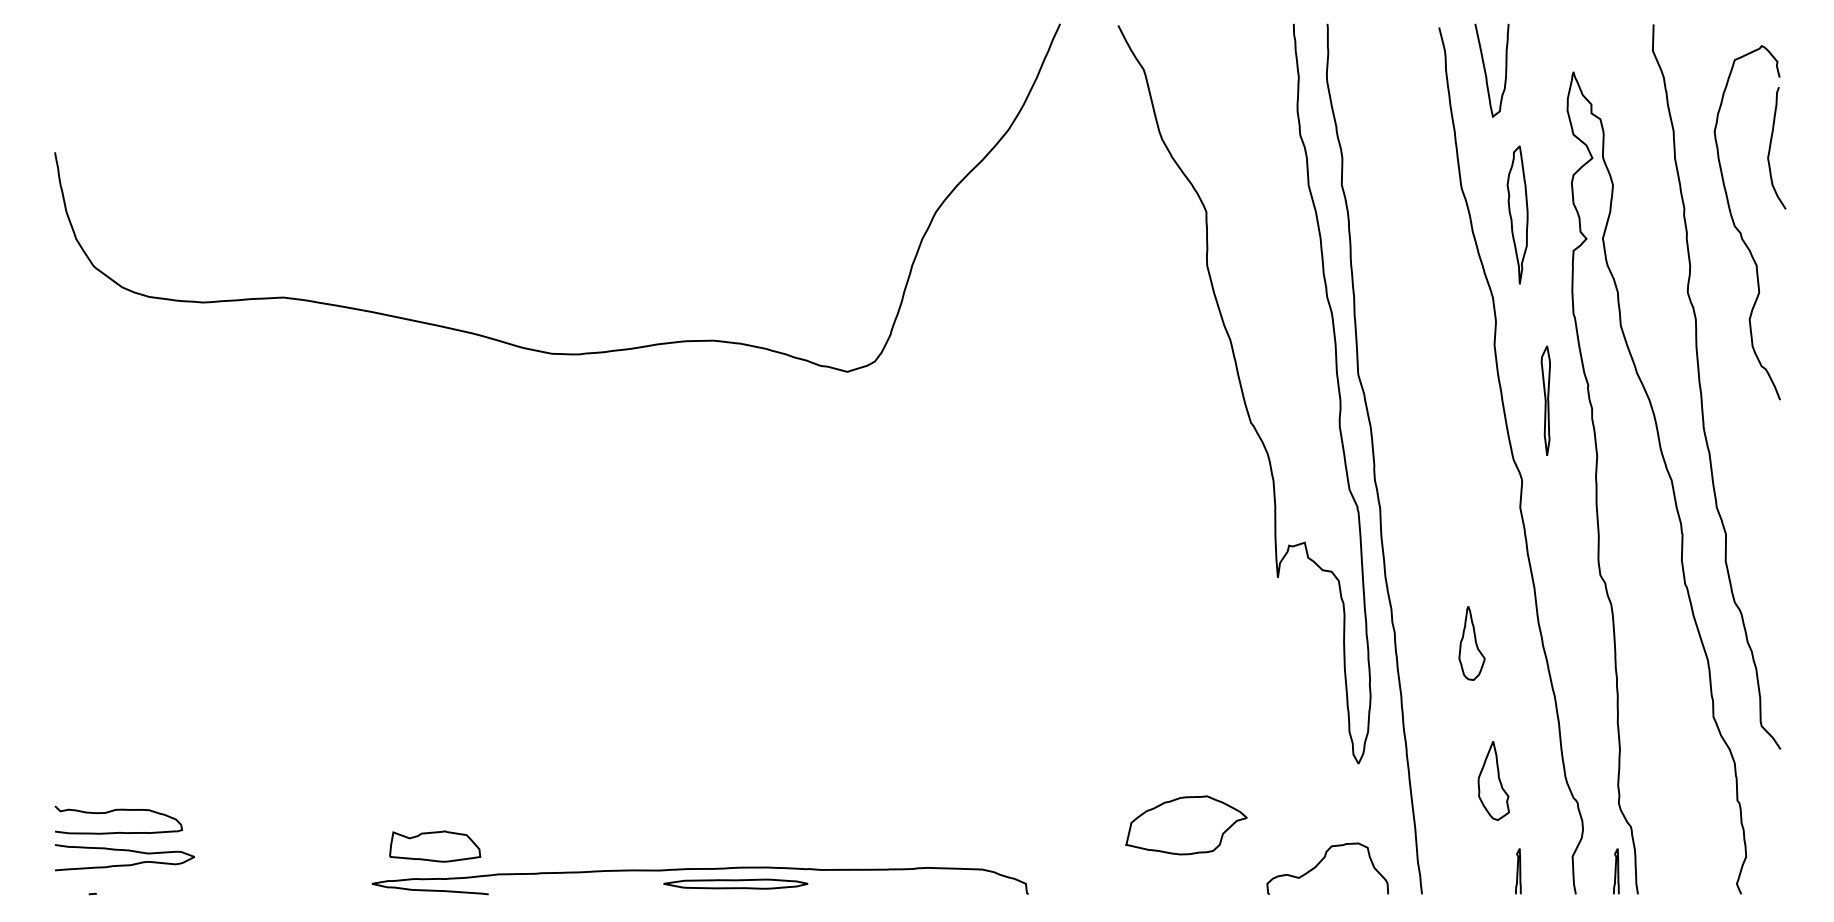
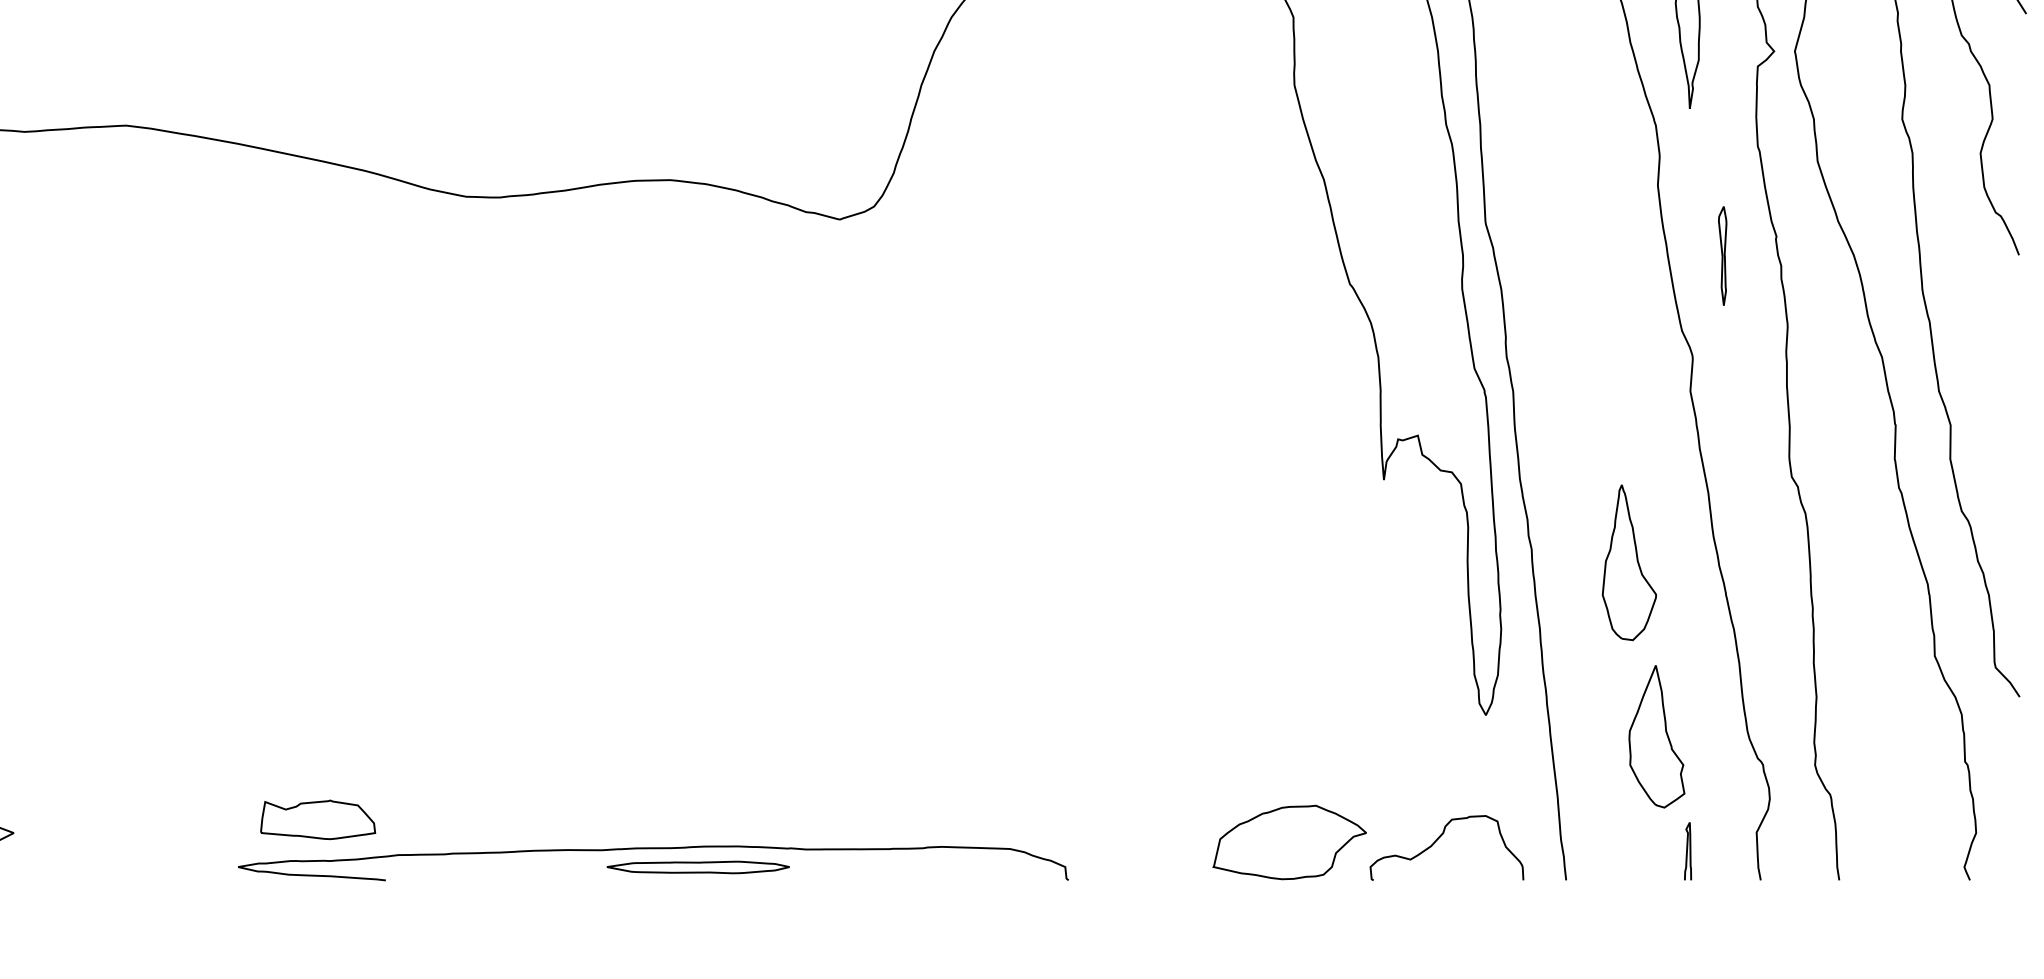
part: (1545, 400) -> (1722, 255), size x0.71
part: (1471, 643) -> (1628, 563), size x1.67
part: (1493, 780) -> (1656, 736), size x1.43
part: (1186, 825) -> (1289, 842), moved
curve: (1616, 871) -> (1812, 851), removed

